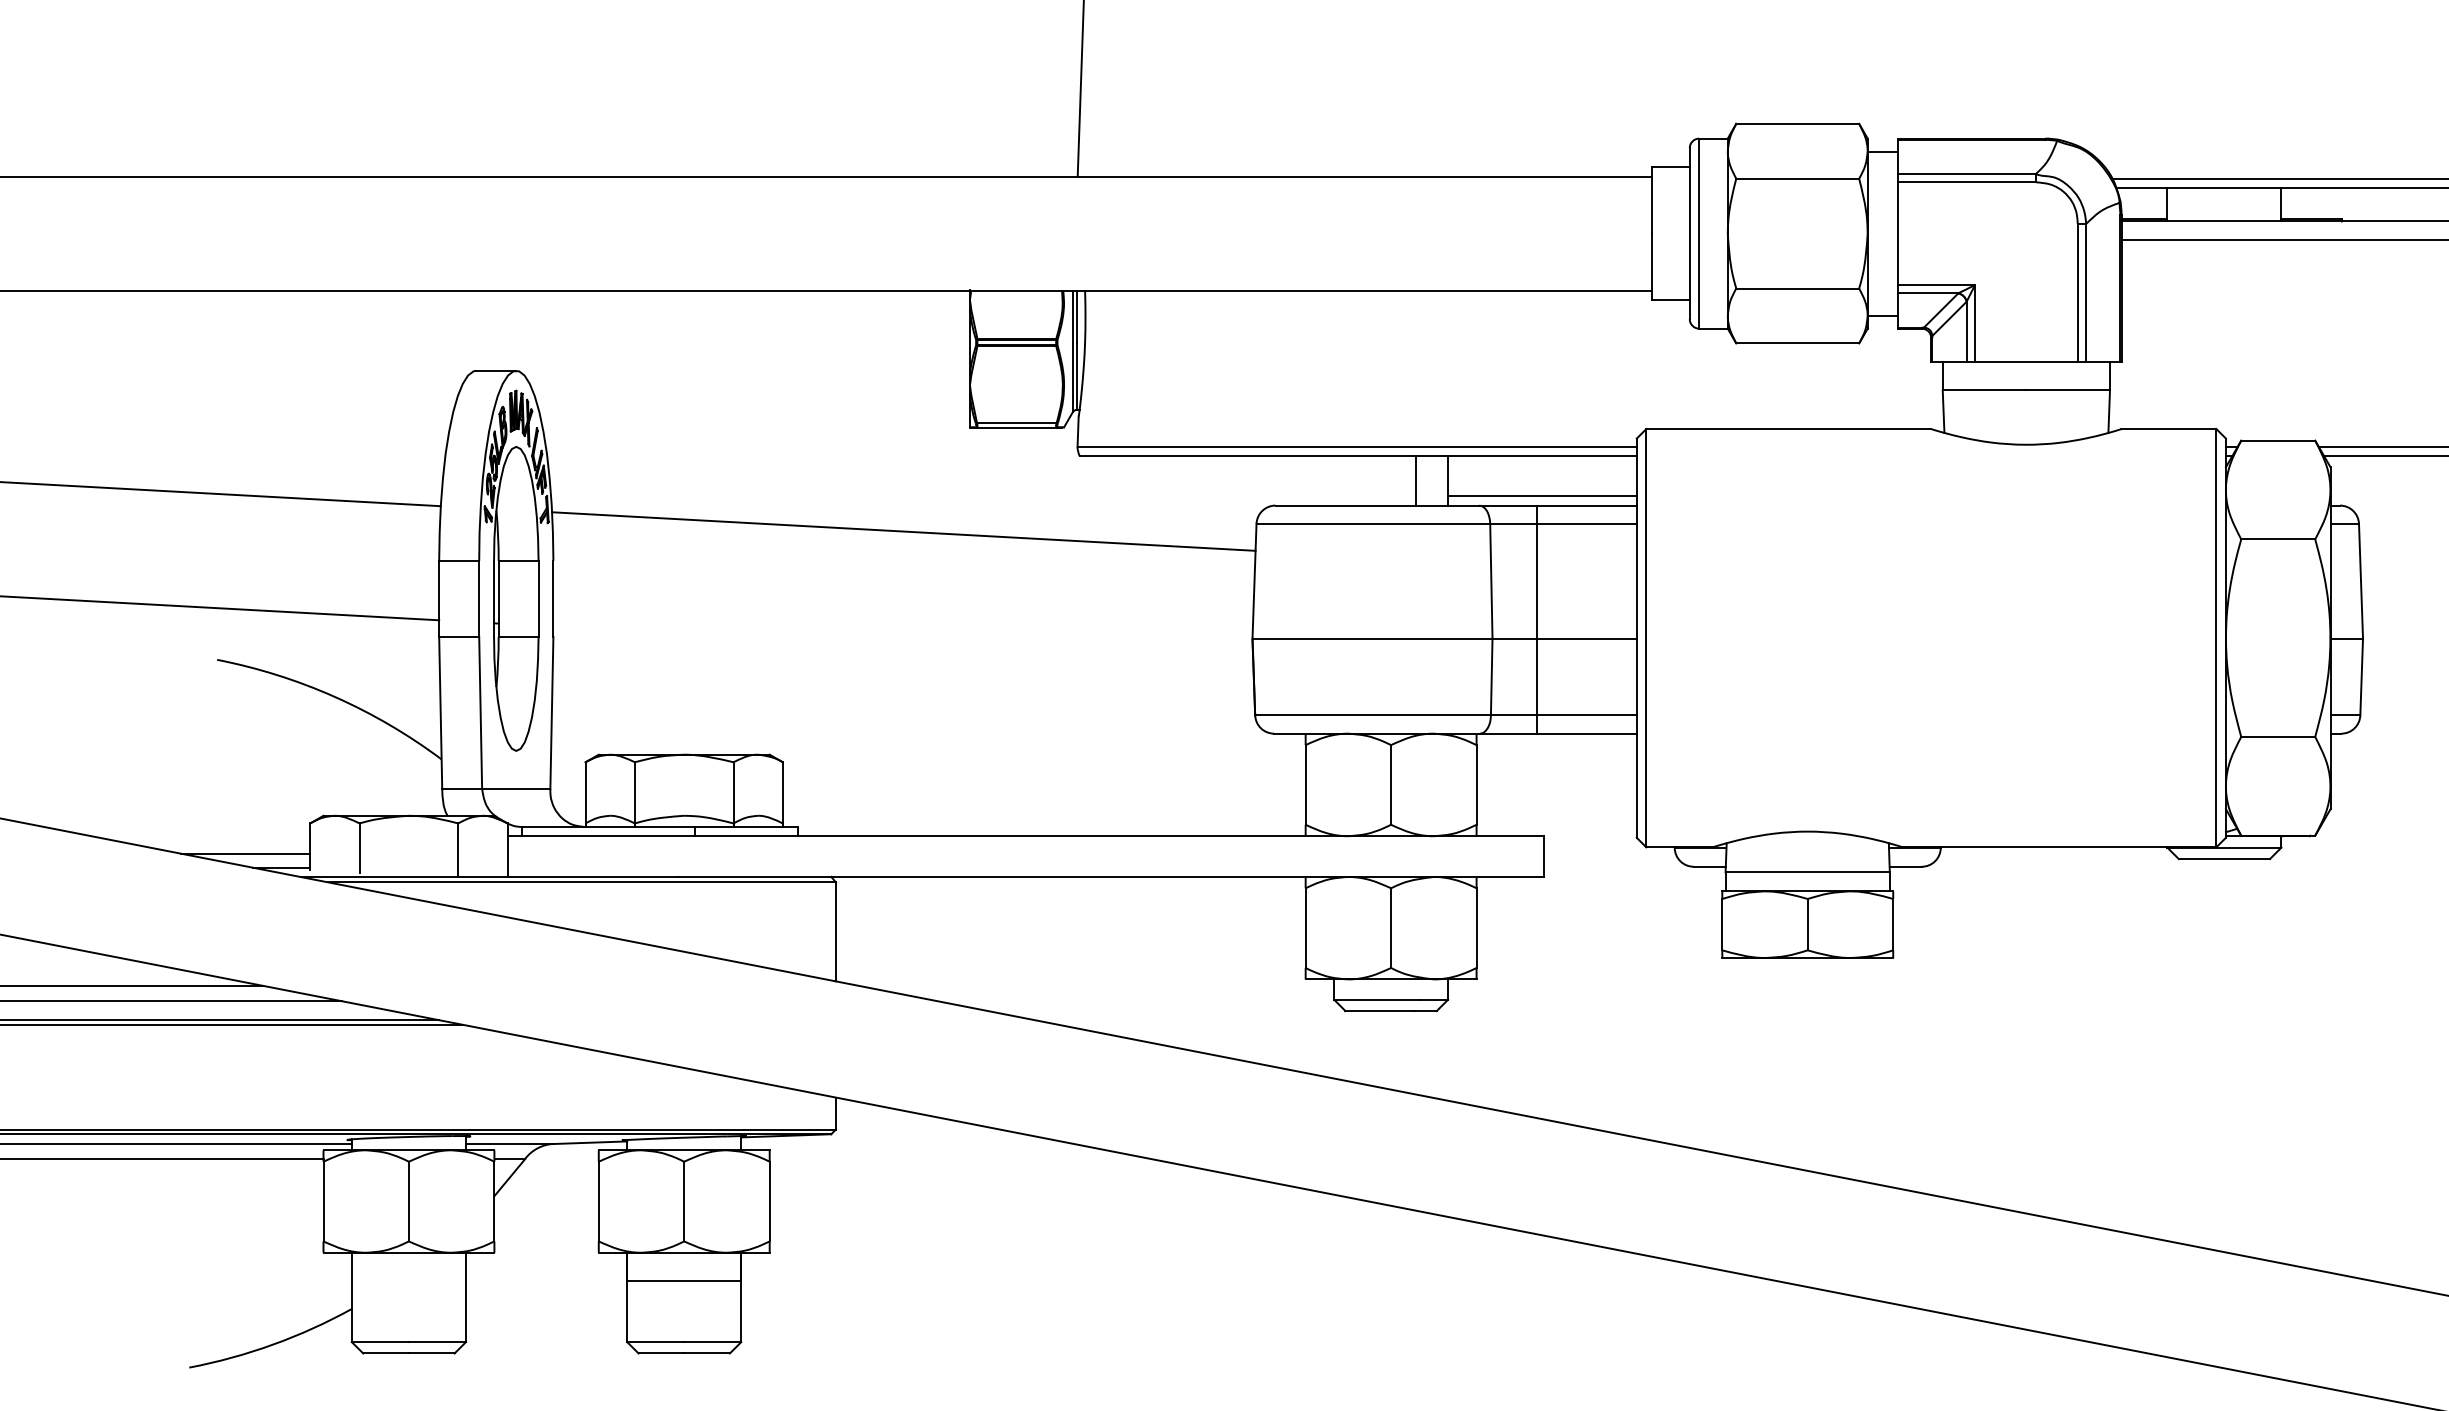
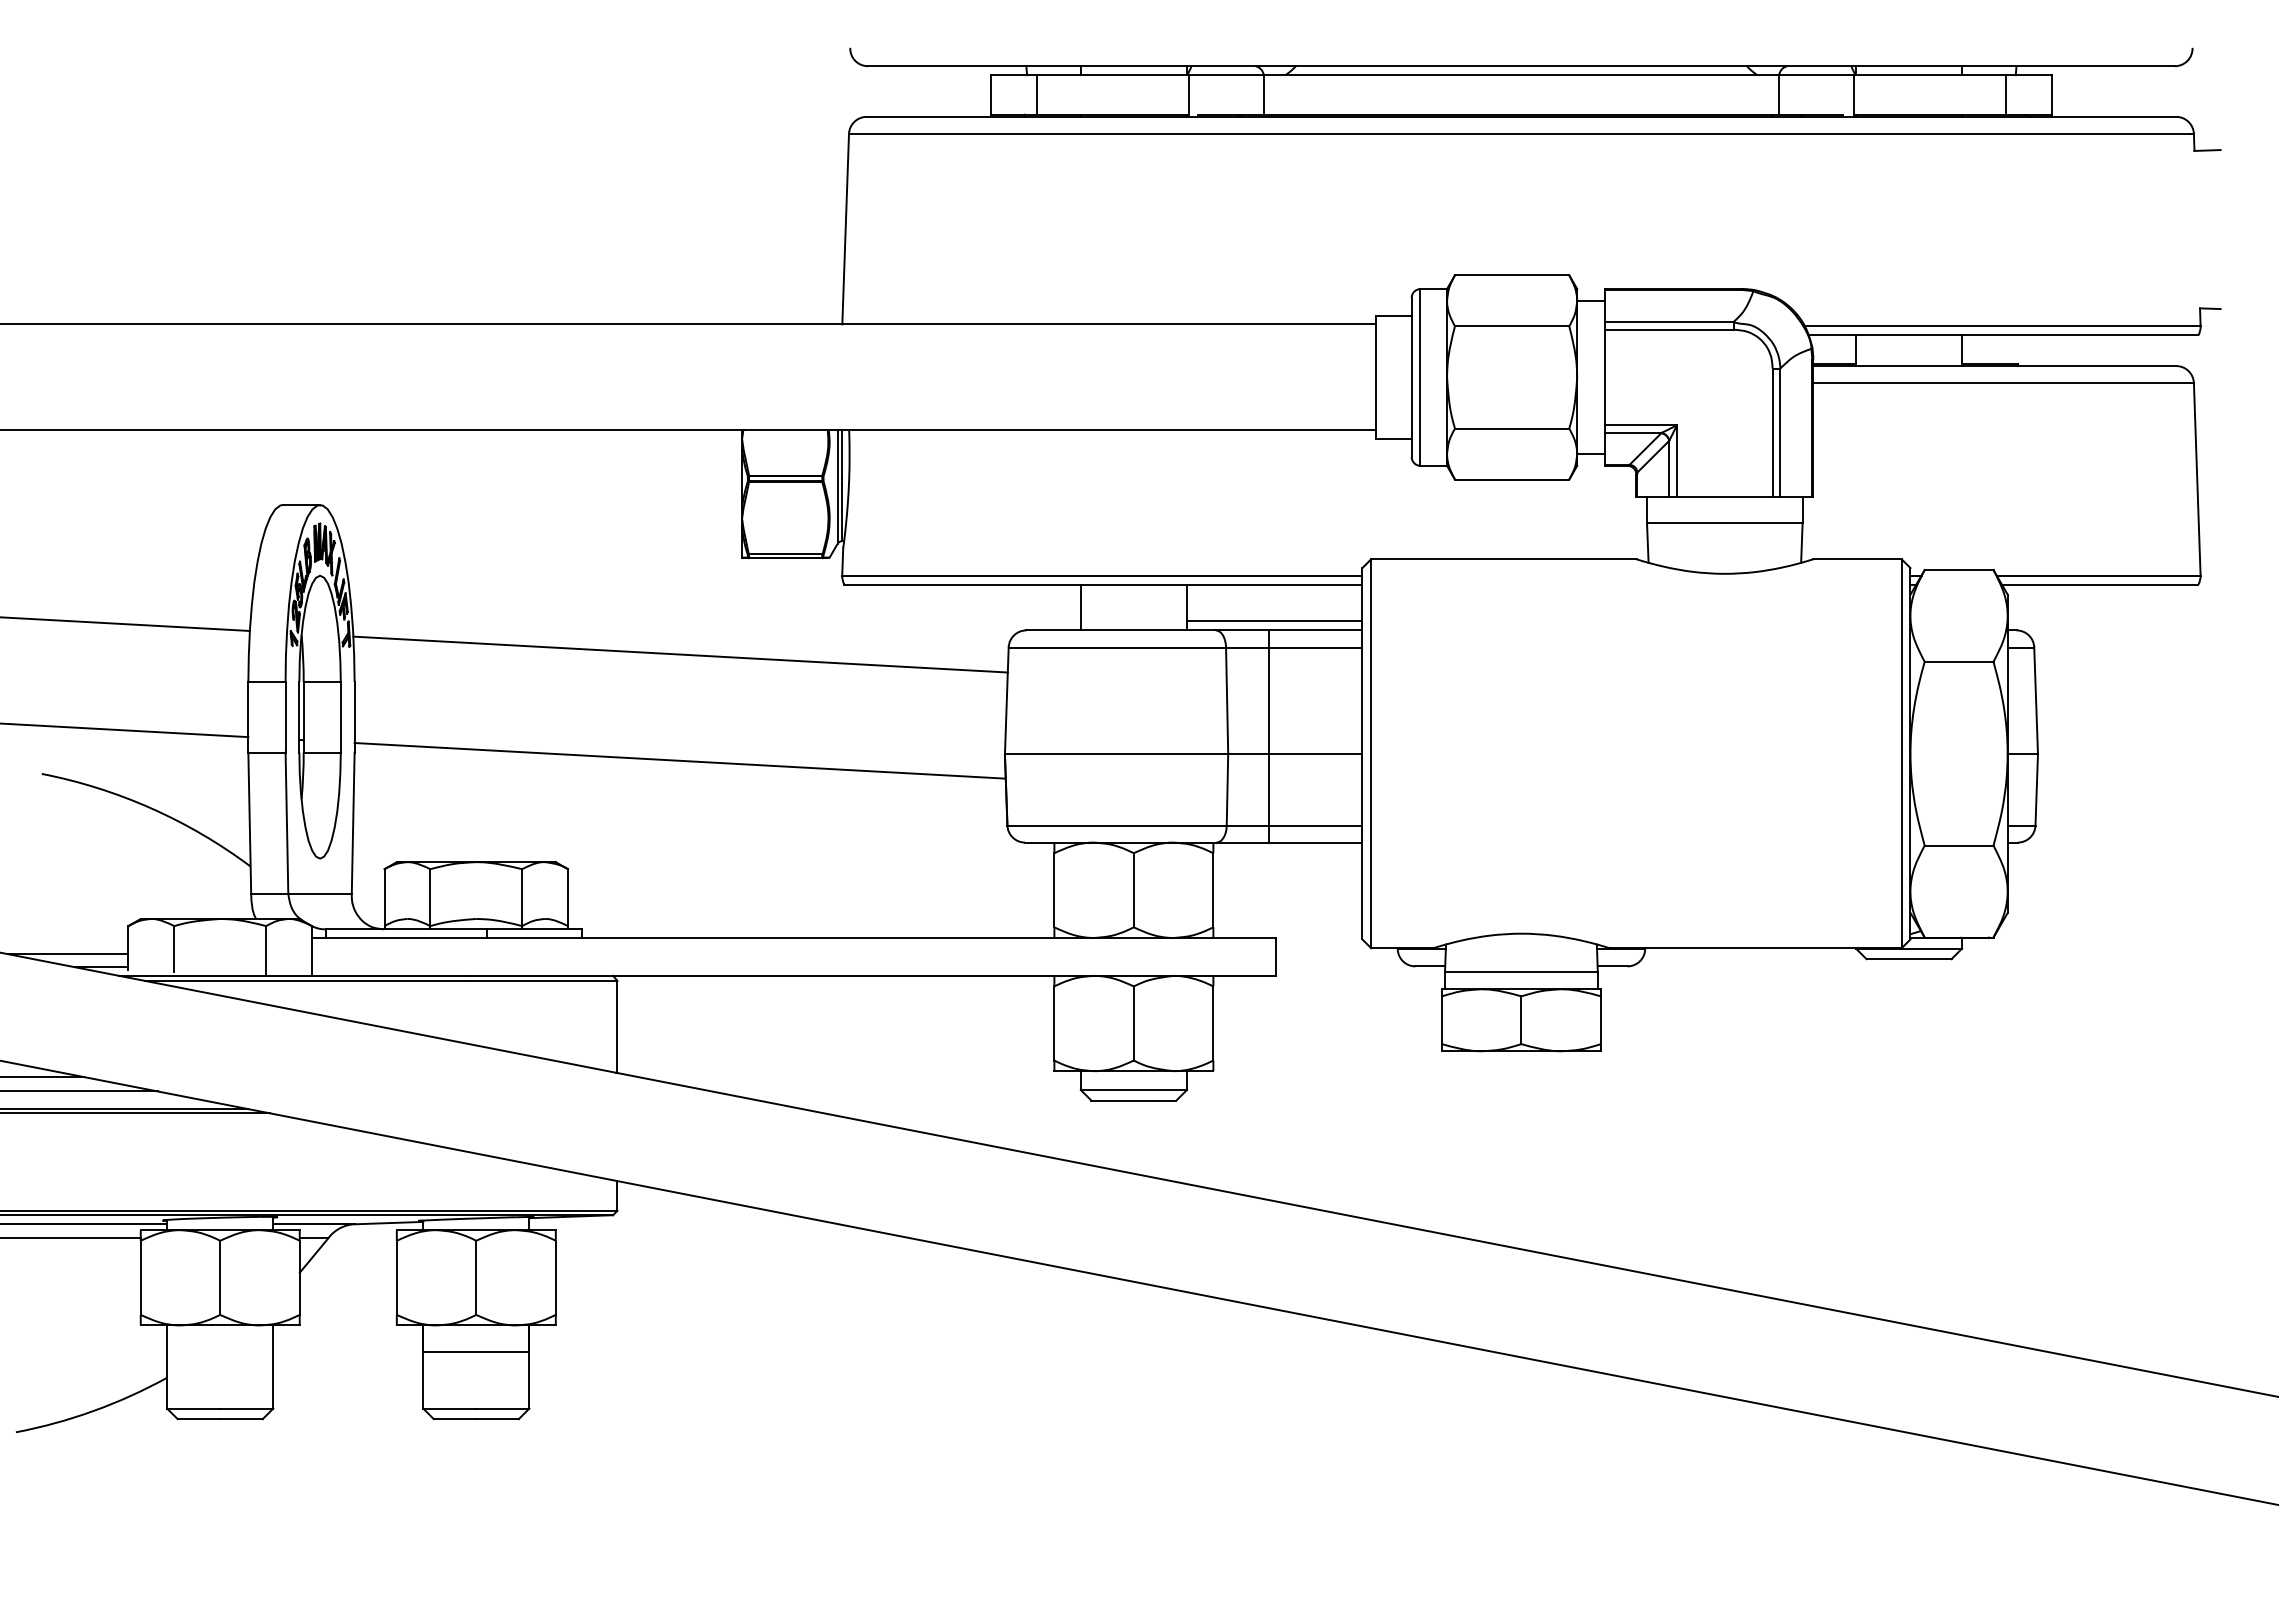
line: (1415, 480) -> (1080, 607), moved
line: (902, 645) -> (679, 760), added

